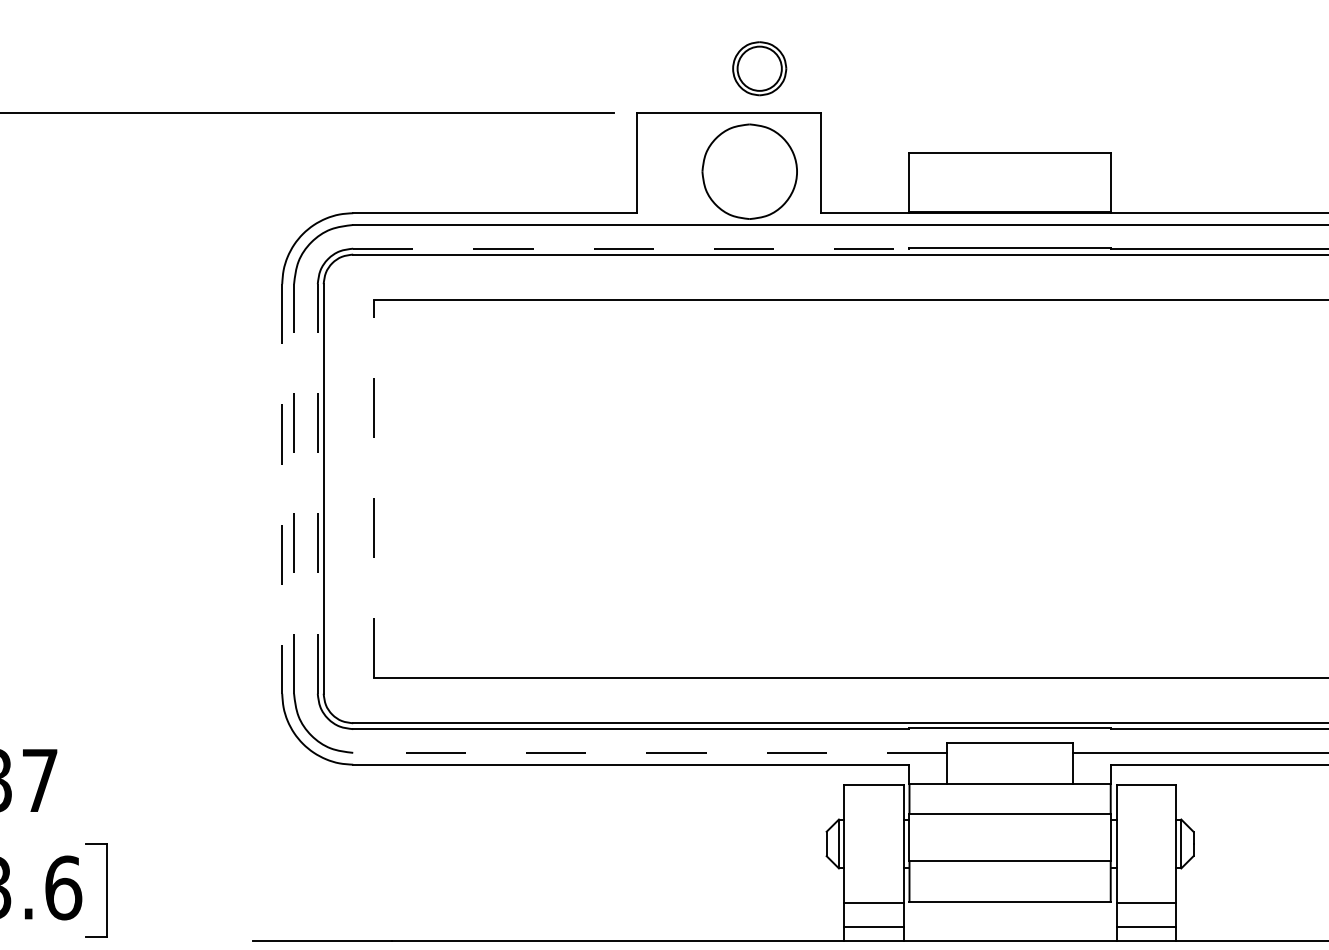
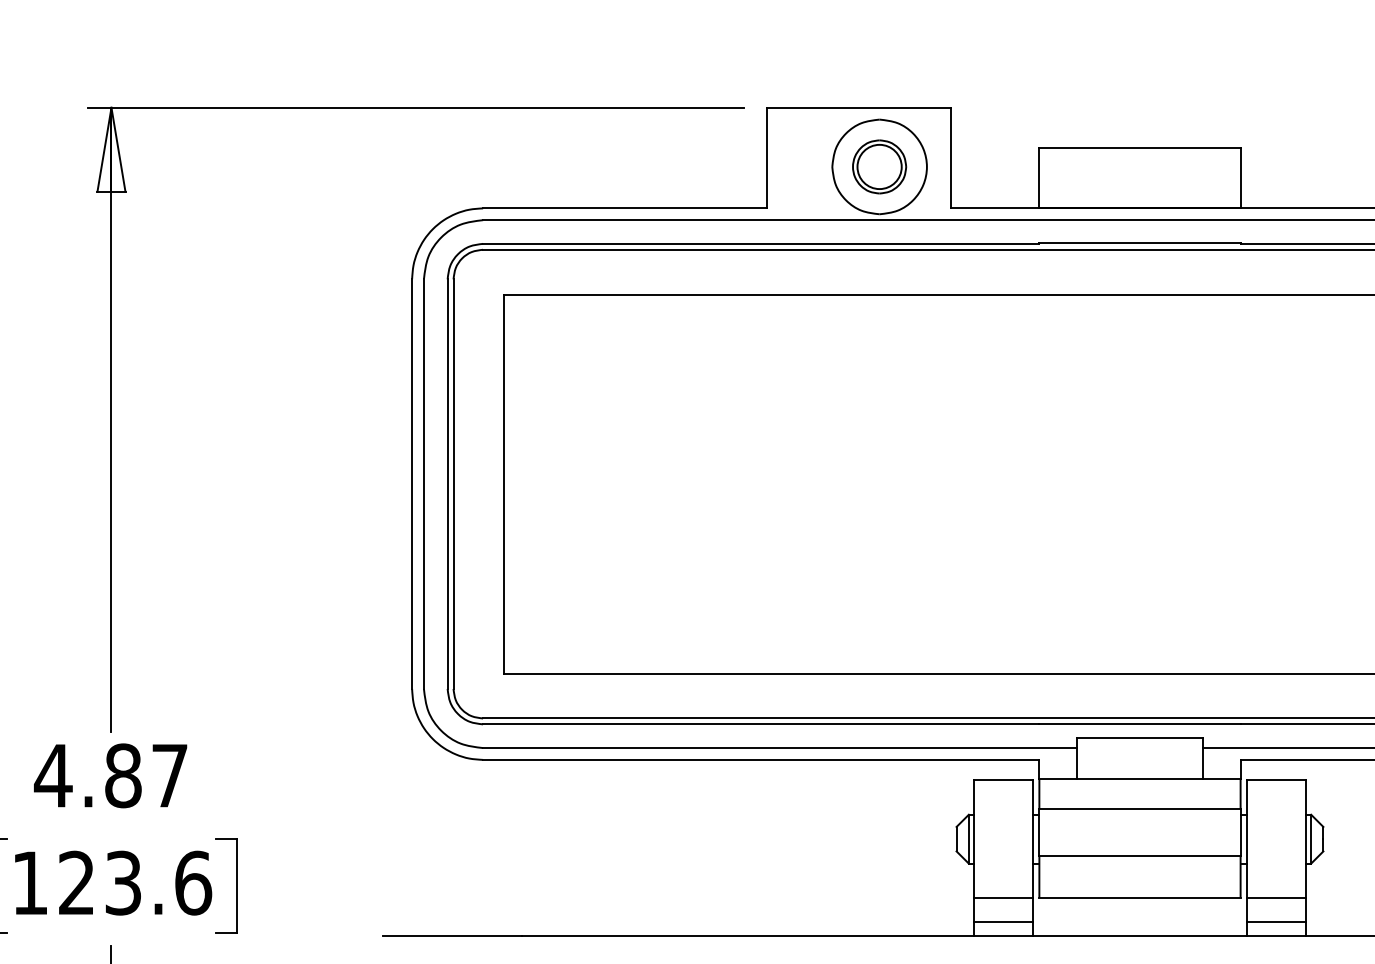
part: (759, 68) -> (879, 166), moved
line: (631, 248) -> (761, 243), dashed -> solid
line: (373, 488) -> (503, 483), dashed -> solid
line: (282, 489) -> (412, 484), dashed -> solid
line: (293, 489) -> (423, 484), dashed -> solid
line: (317, 489) -> (447, 484), dashed -> solid
line: (650, 753) -> (780, 748), dashed -> solid

